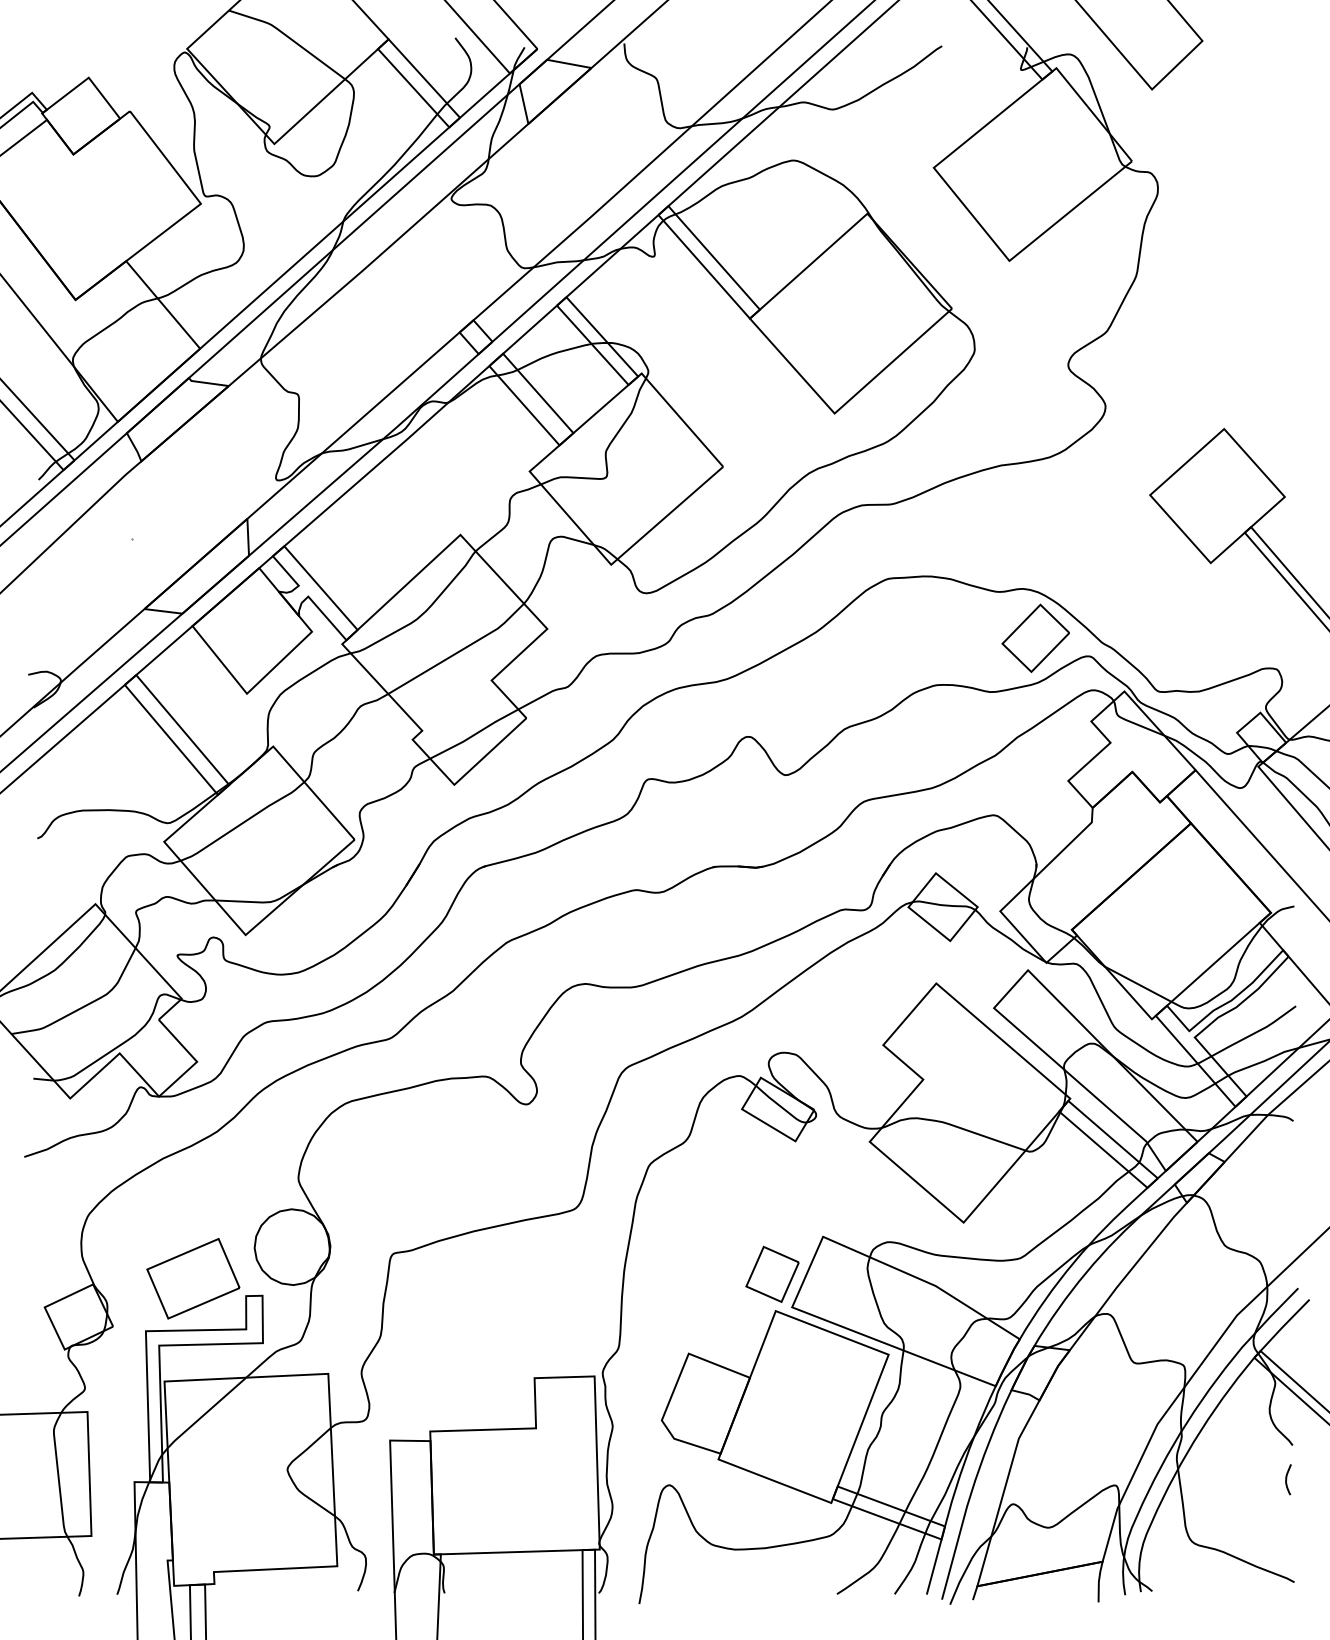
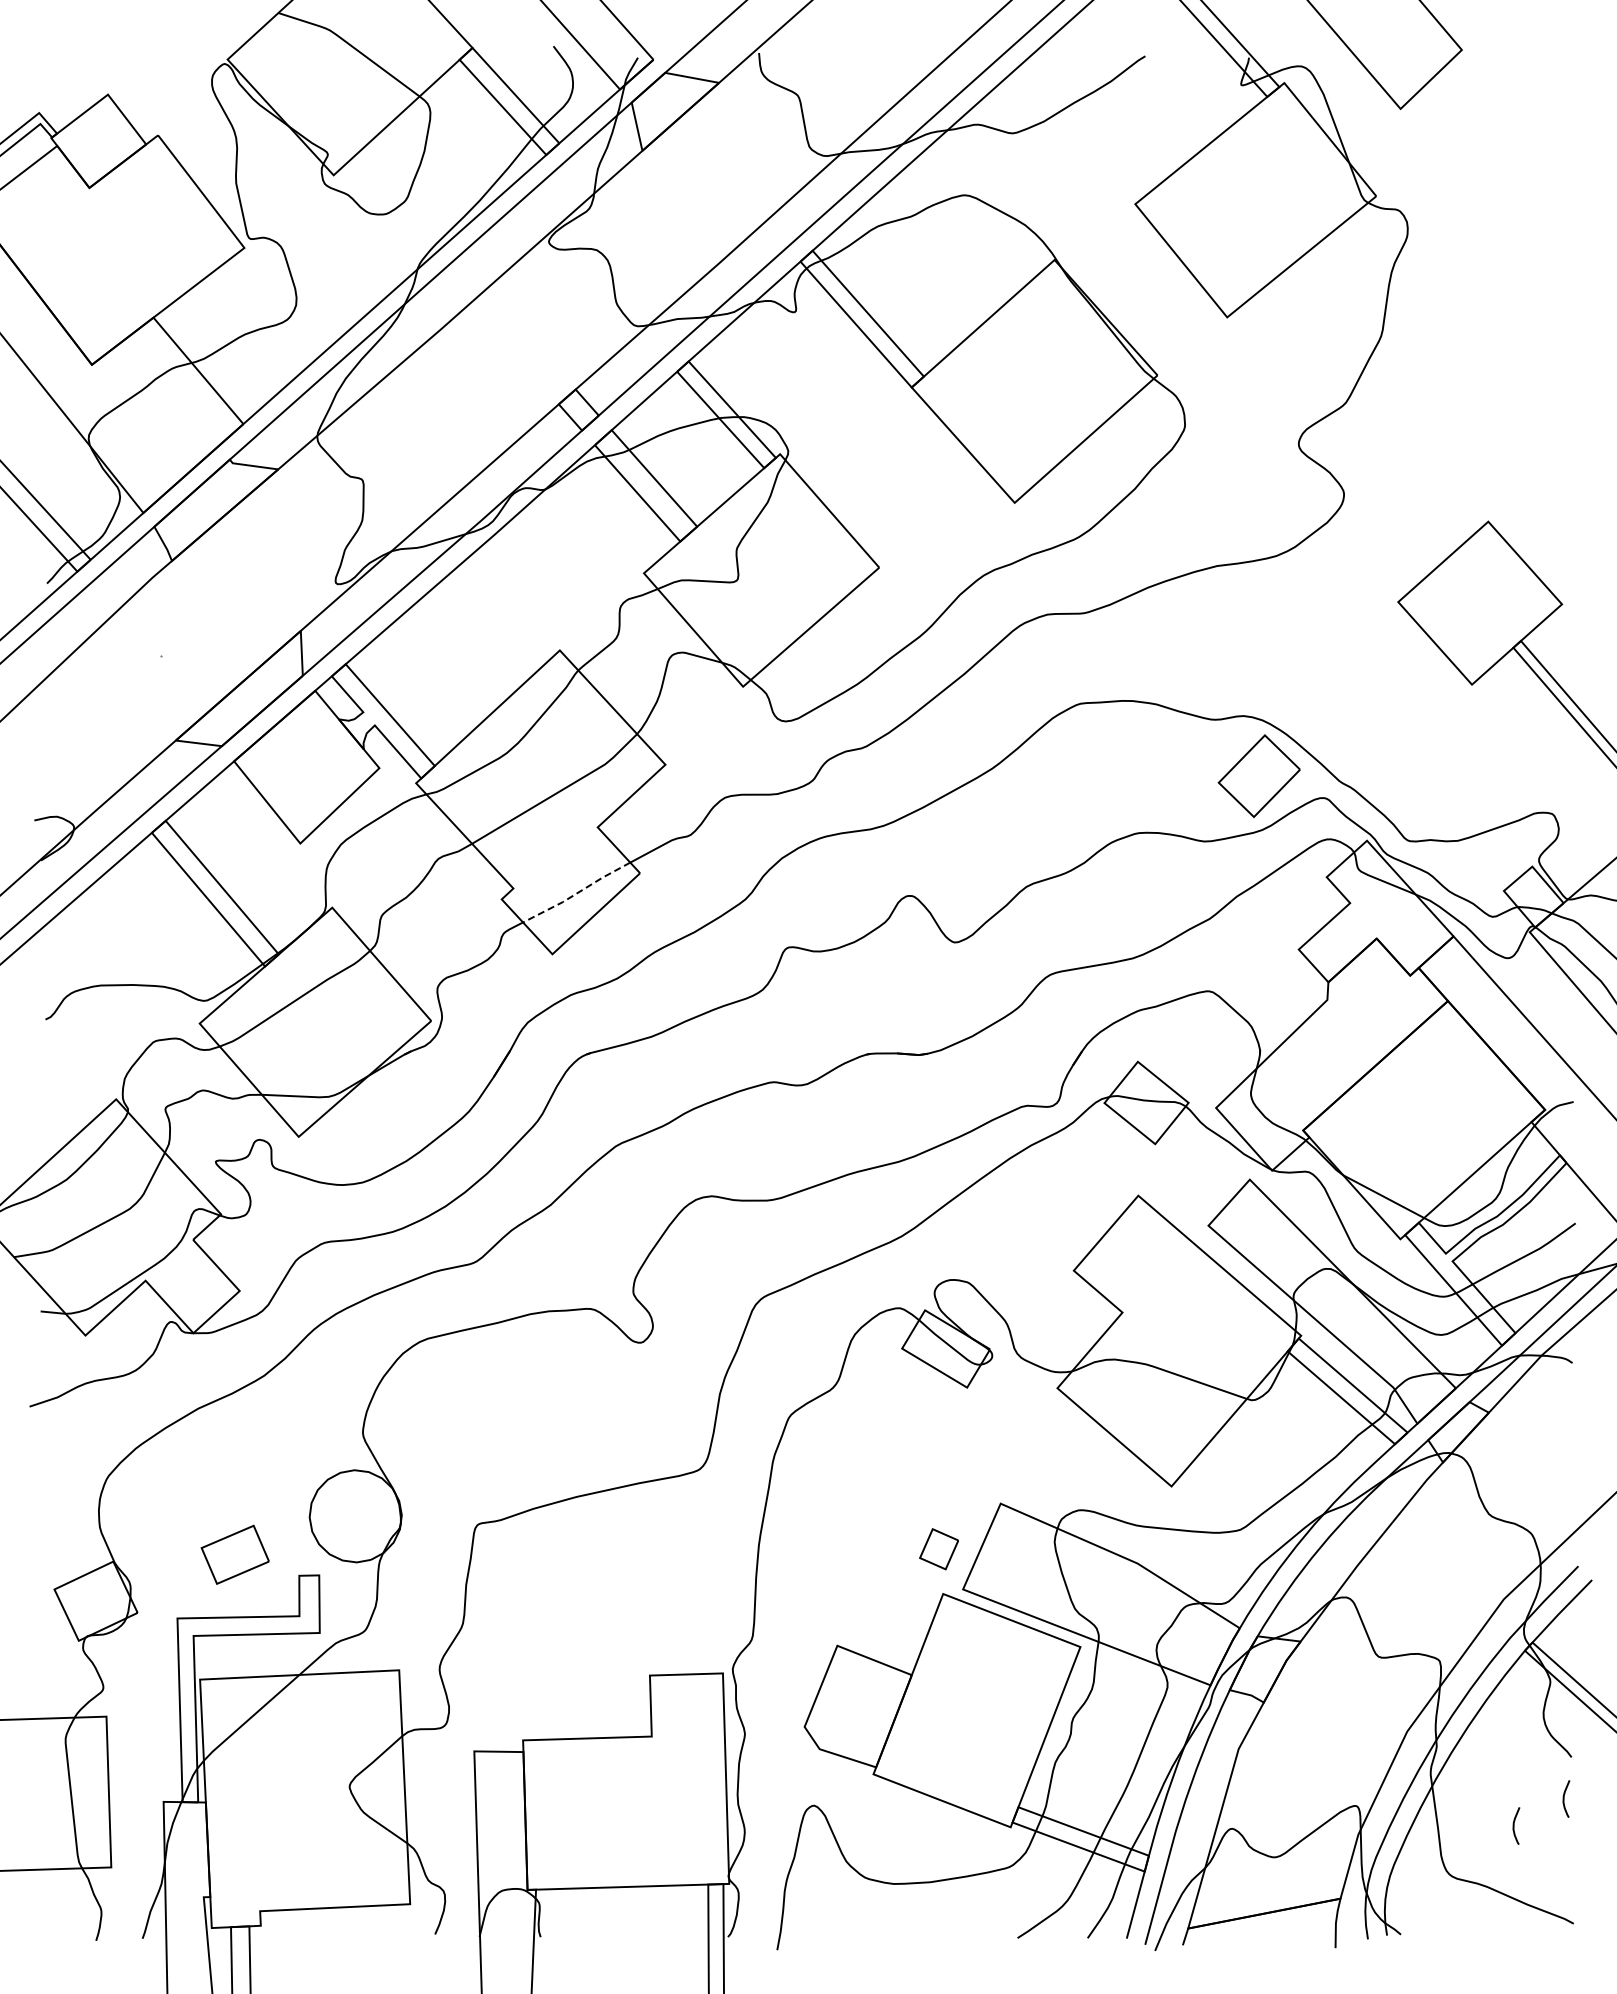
line: (474, 734) -> (577, 893), solid -> dashed
part: (771, 1273) -> (938, 1548), size x0.6
part: (193, 1278) -> (235, 1554), size x0.6
curve: (1245, 1501) -> (1514, 1825), added

